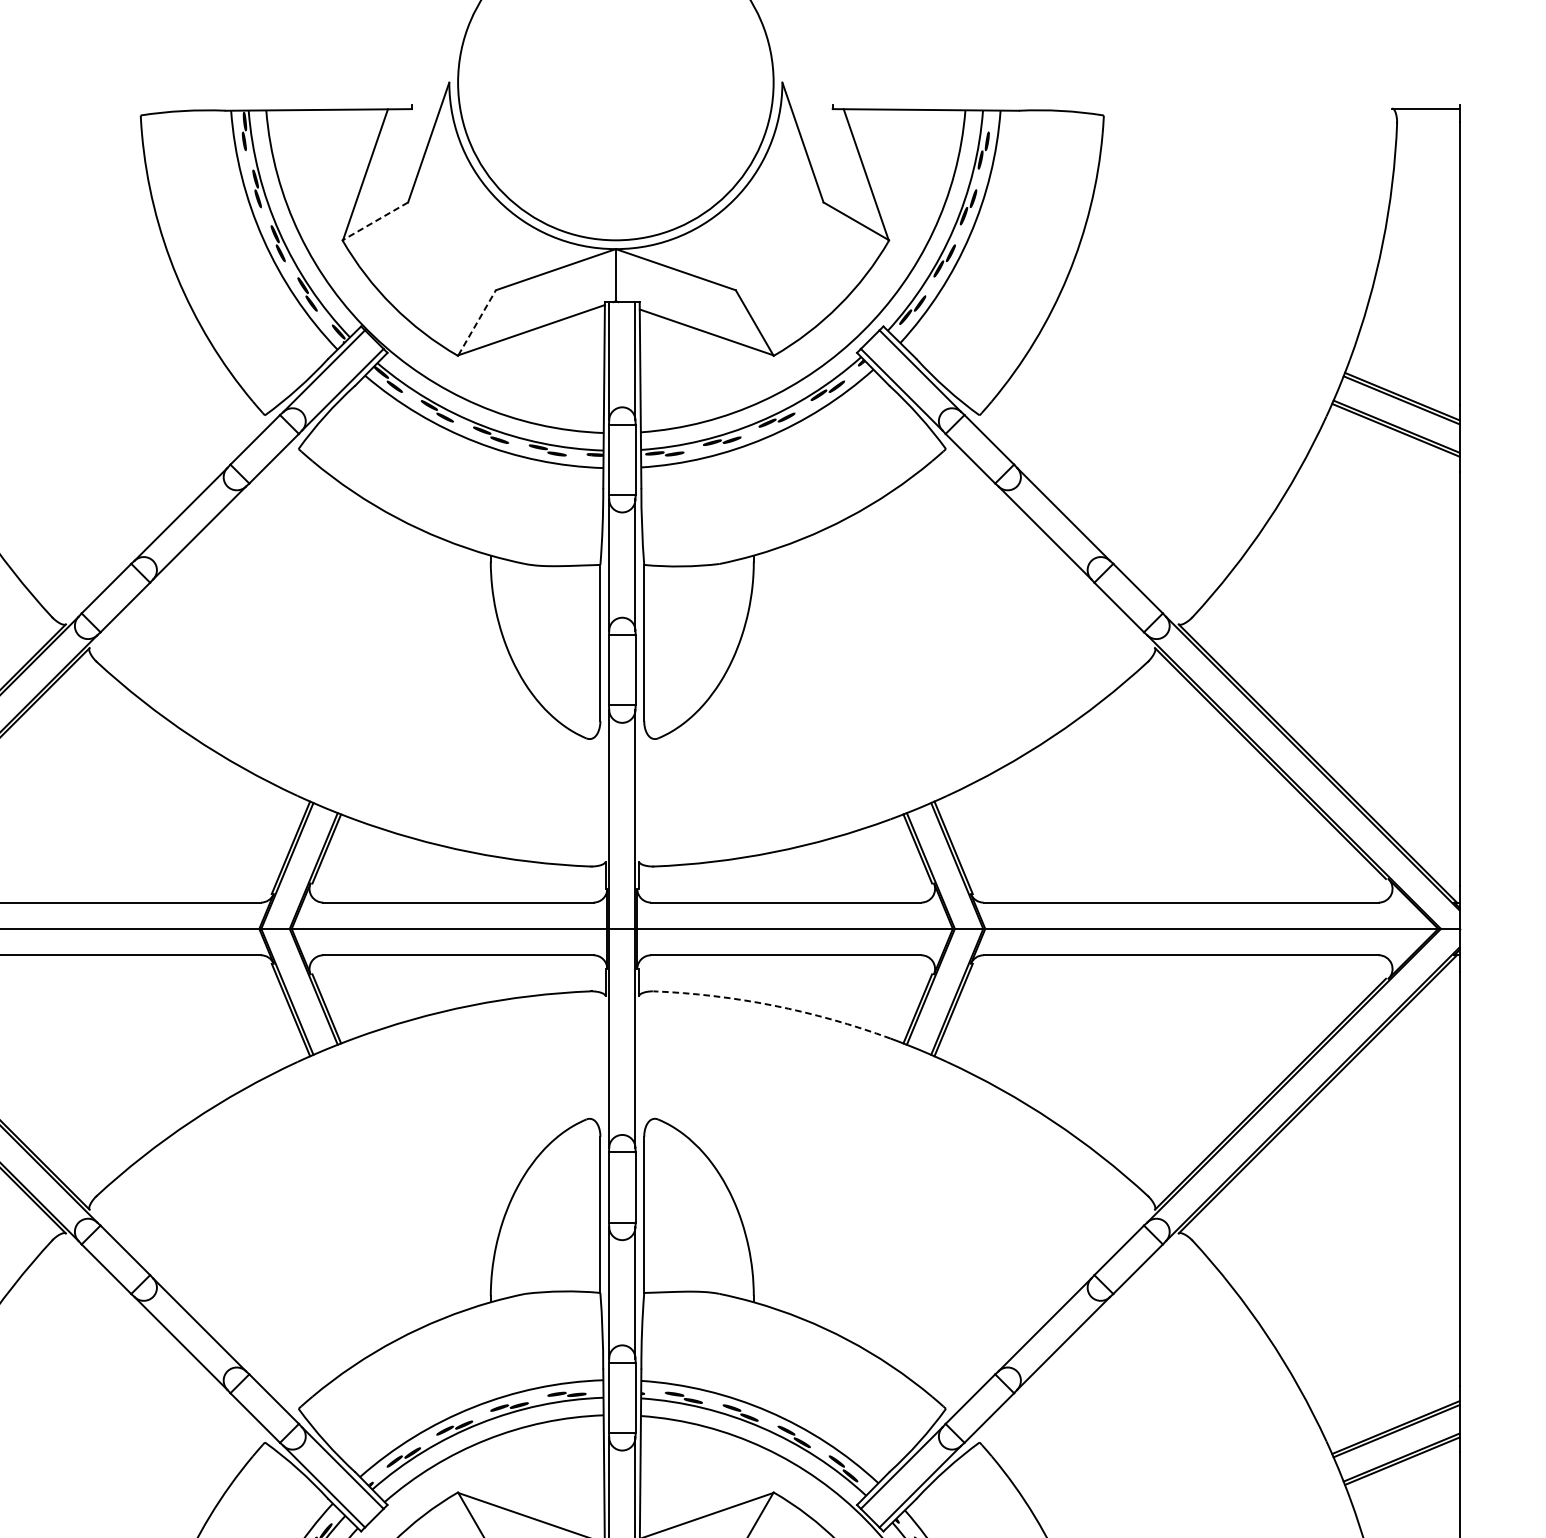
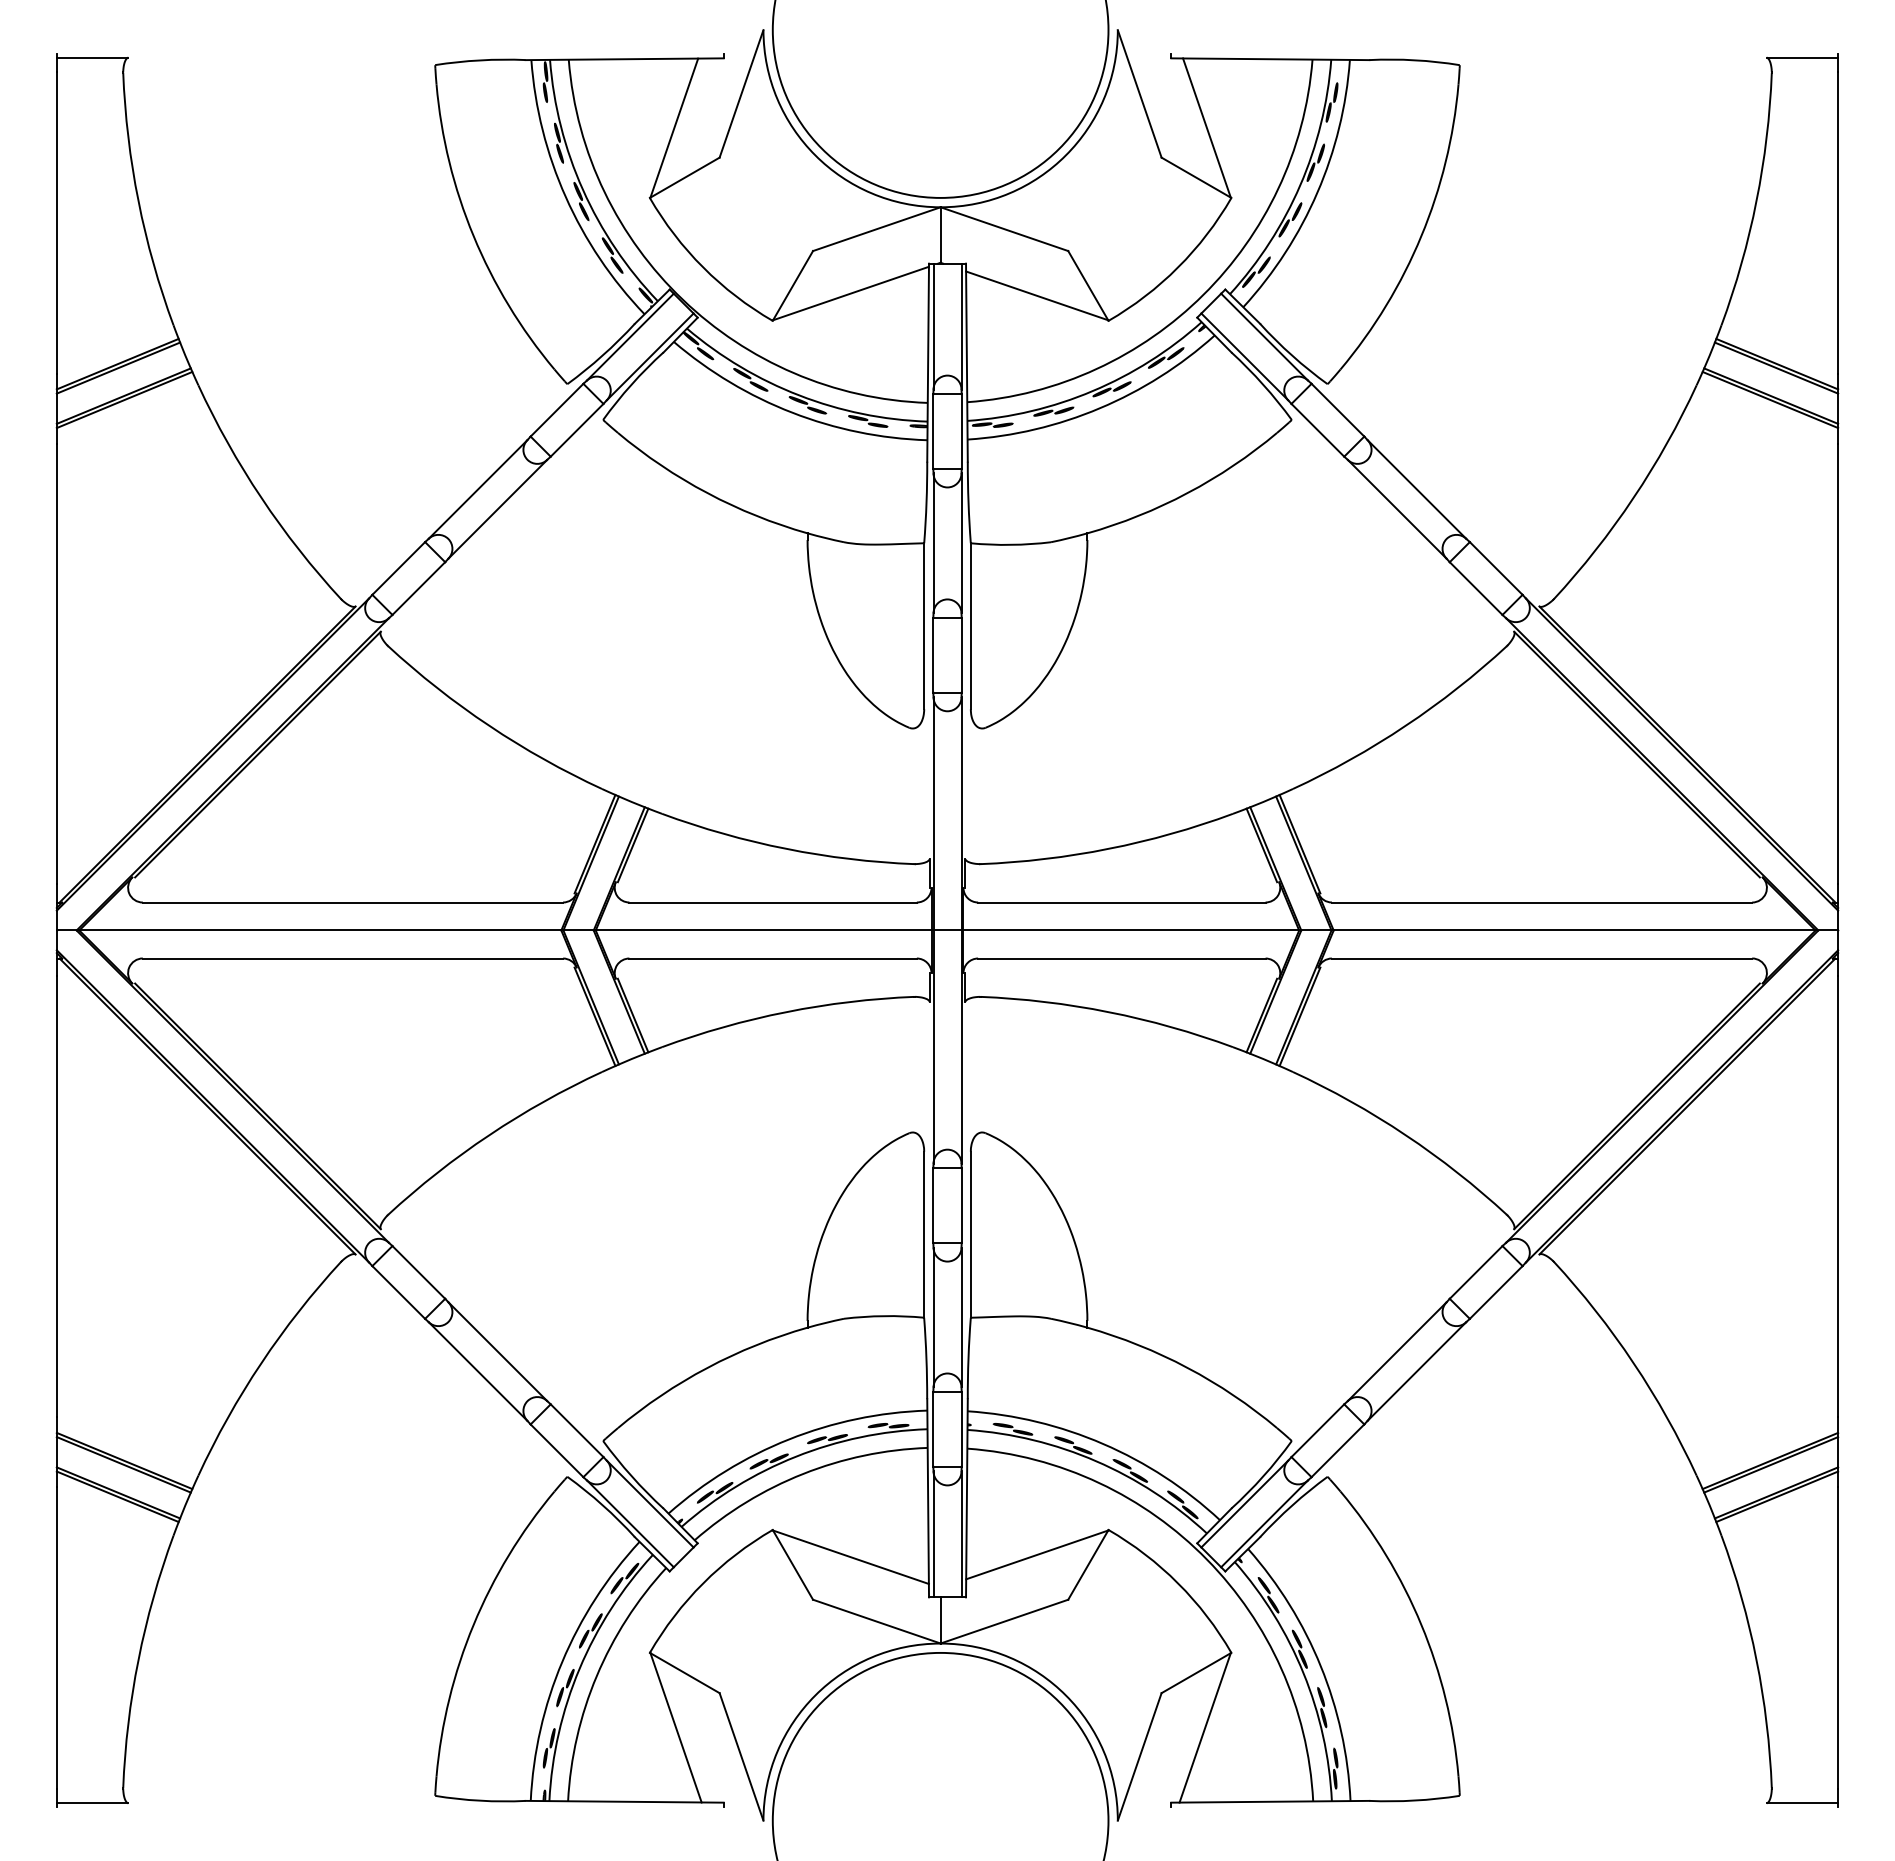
line: (376, 221) -> (685, 177), dashed -> solid
line: (477, 322) -> (793, 285), dashed -> solid
arc: (773, 1006) -> (1108, 1012), dashed -> solid

